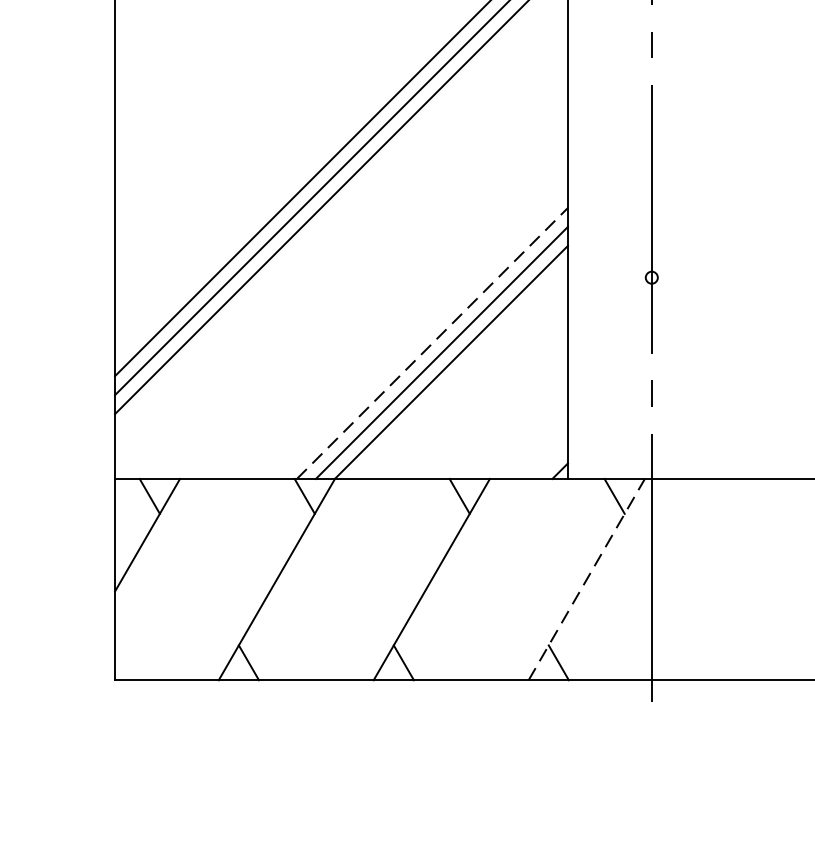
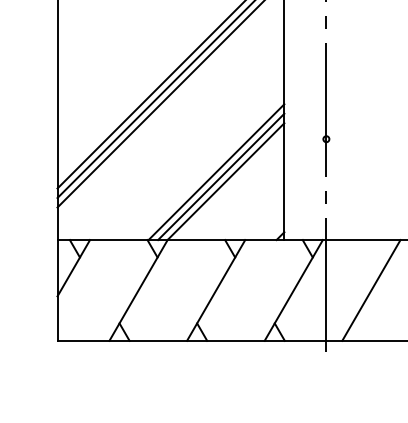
line: (432, 342) -> (216, 171), dashed -> solid
line: (588, 579) -> (294, 290), dashed -> solid
line: (741, 579) -> (371, 290), added

